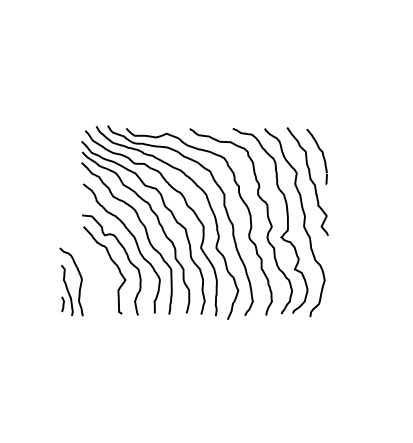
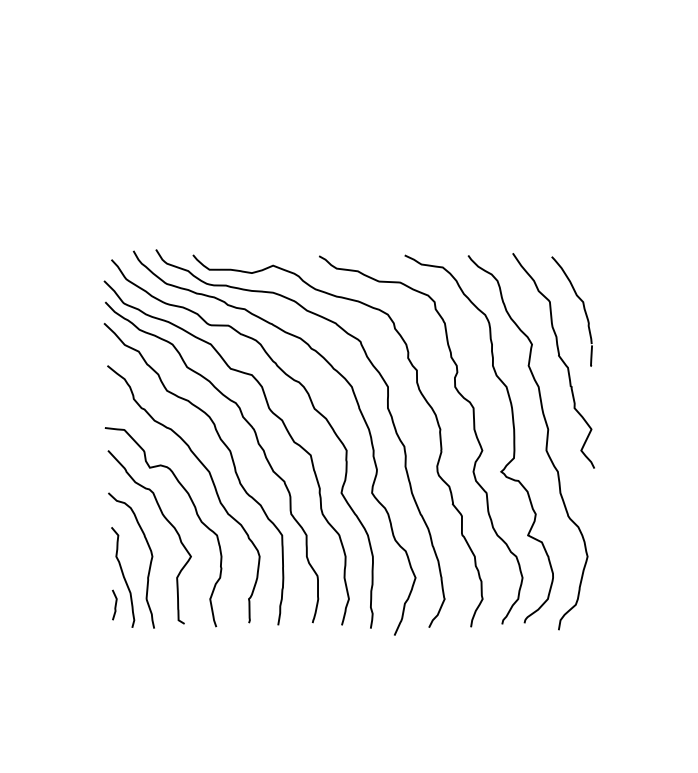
part: (71, 281) -> (131, 559), moved

